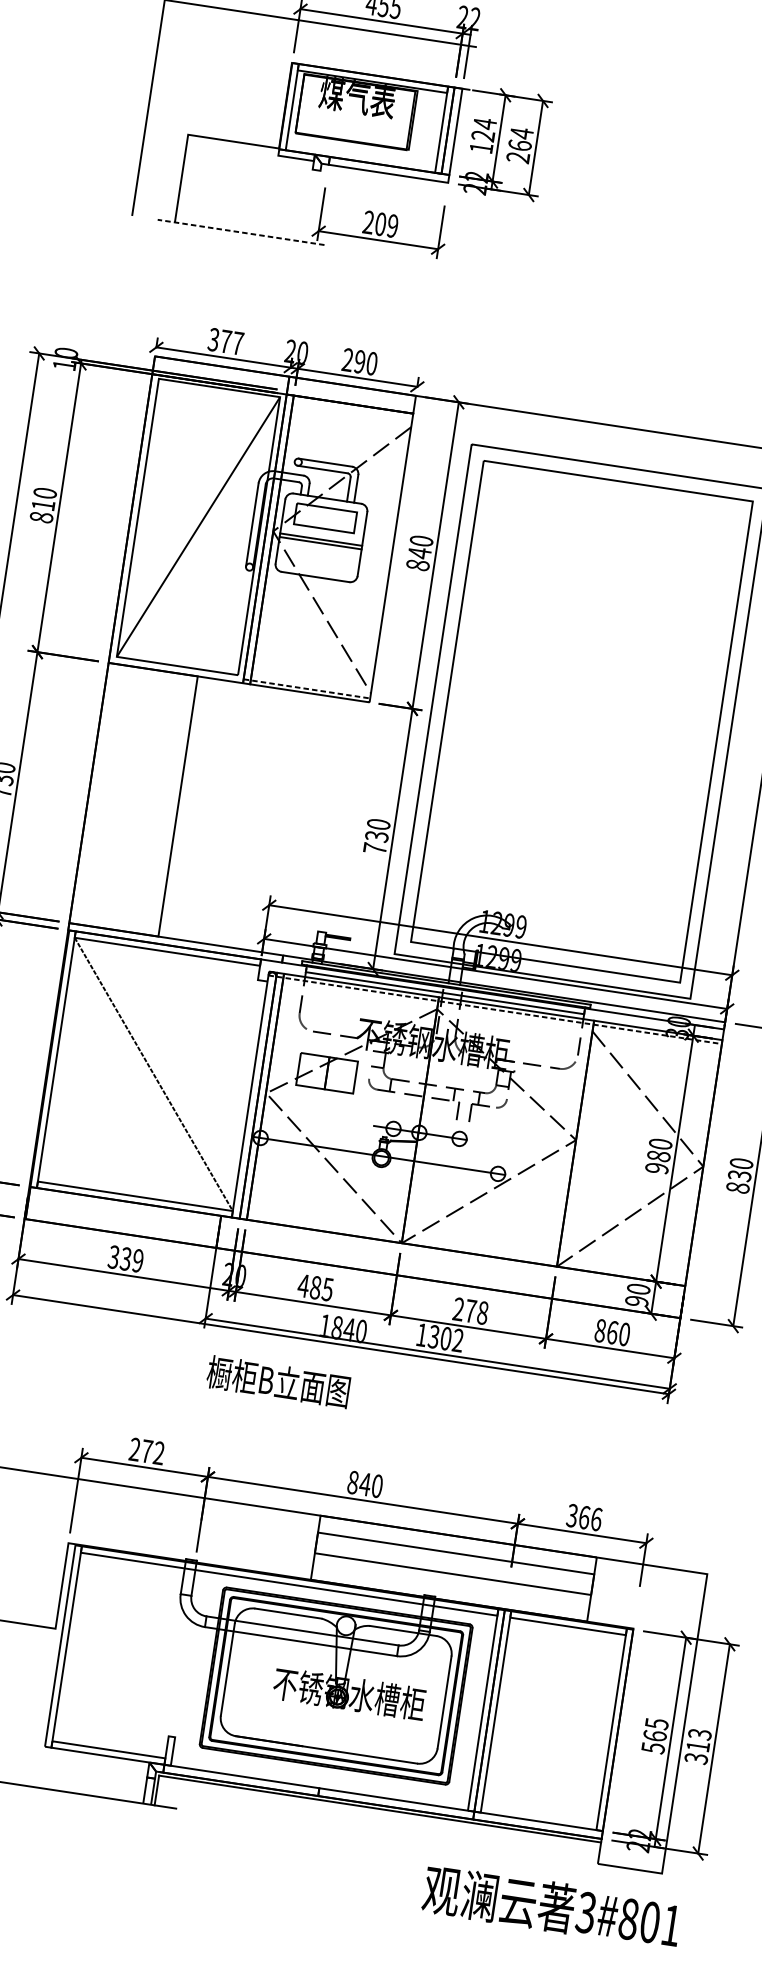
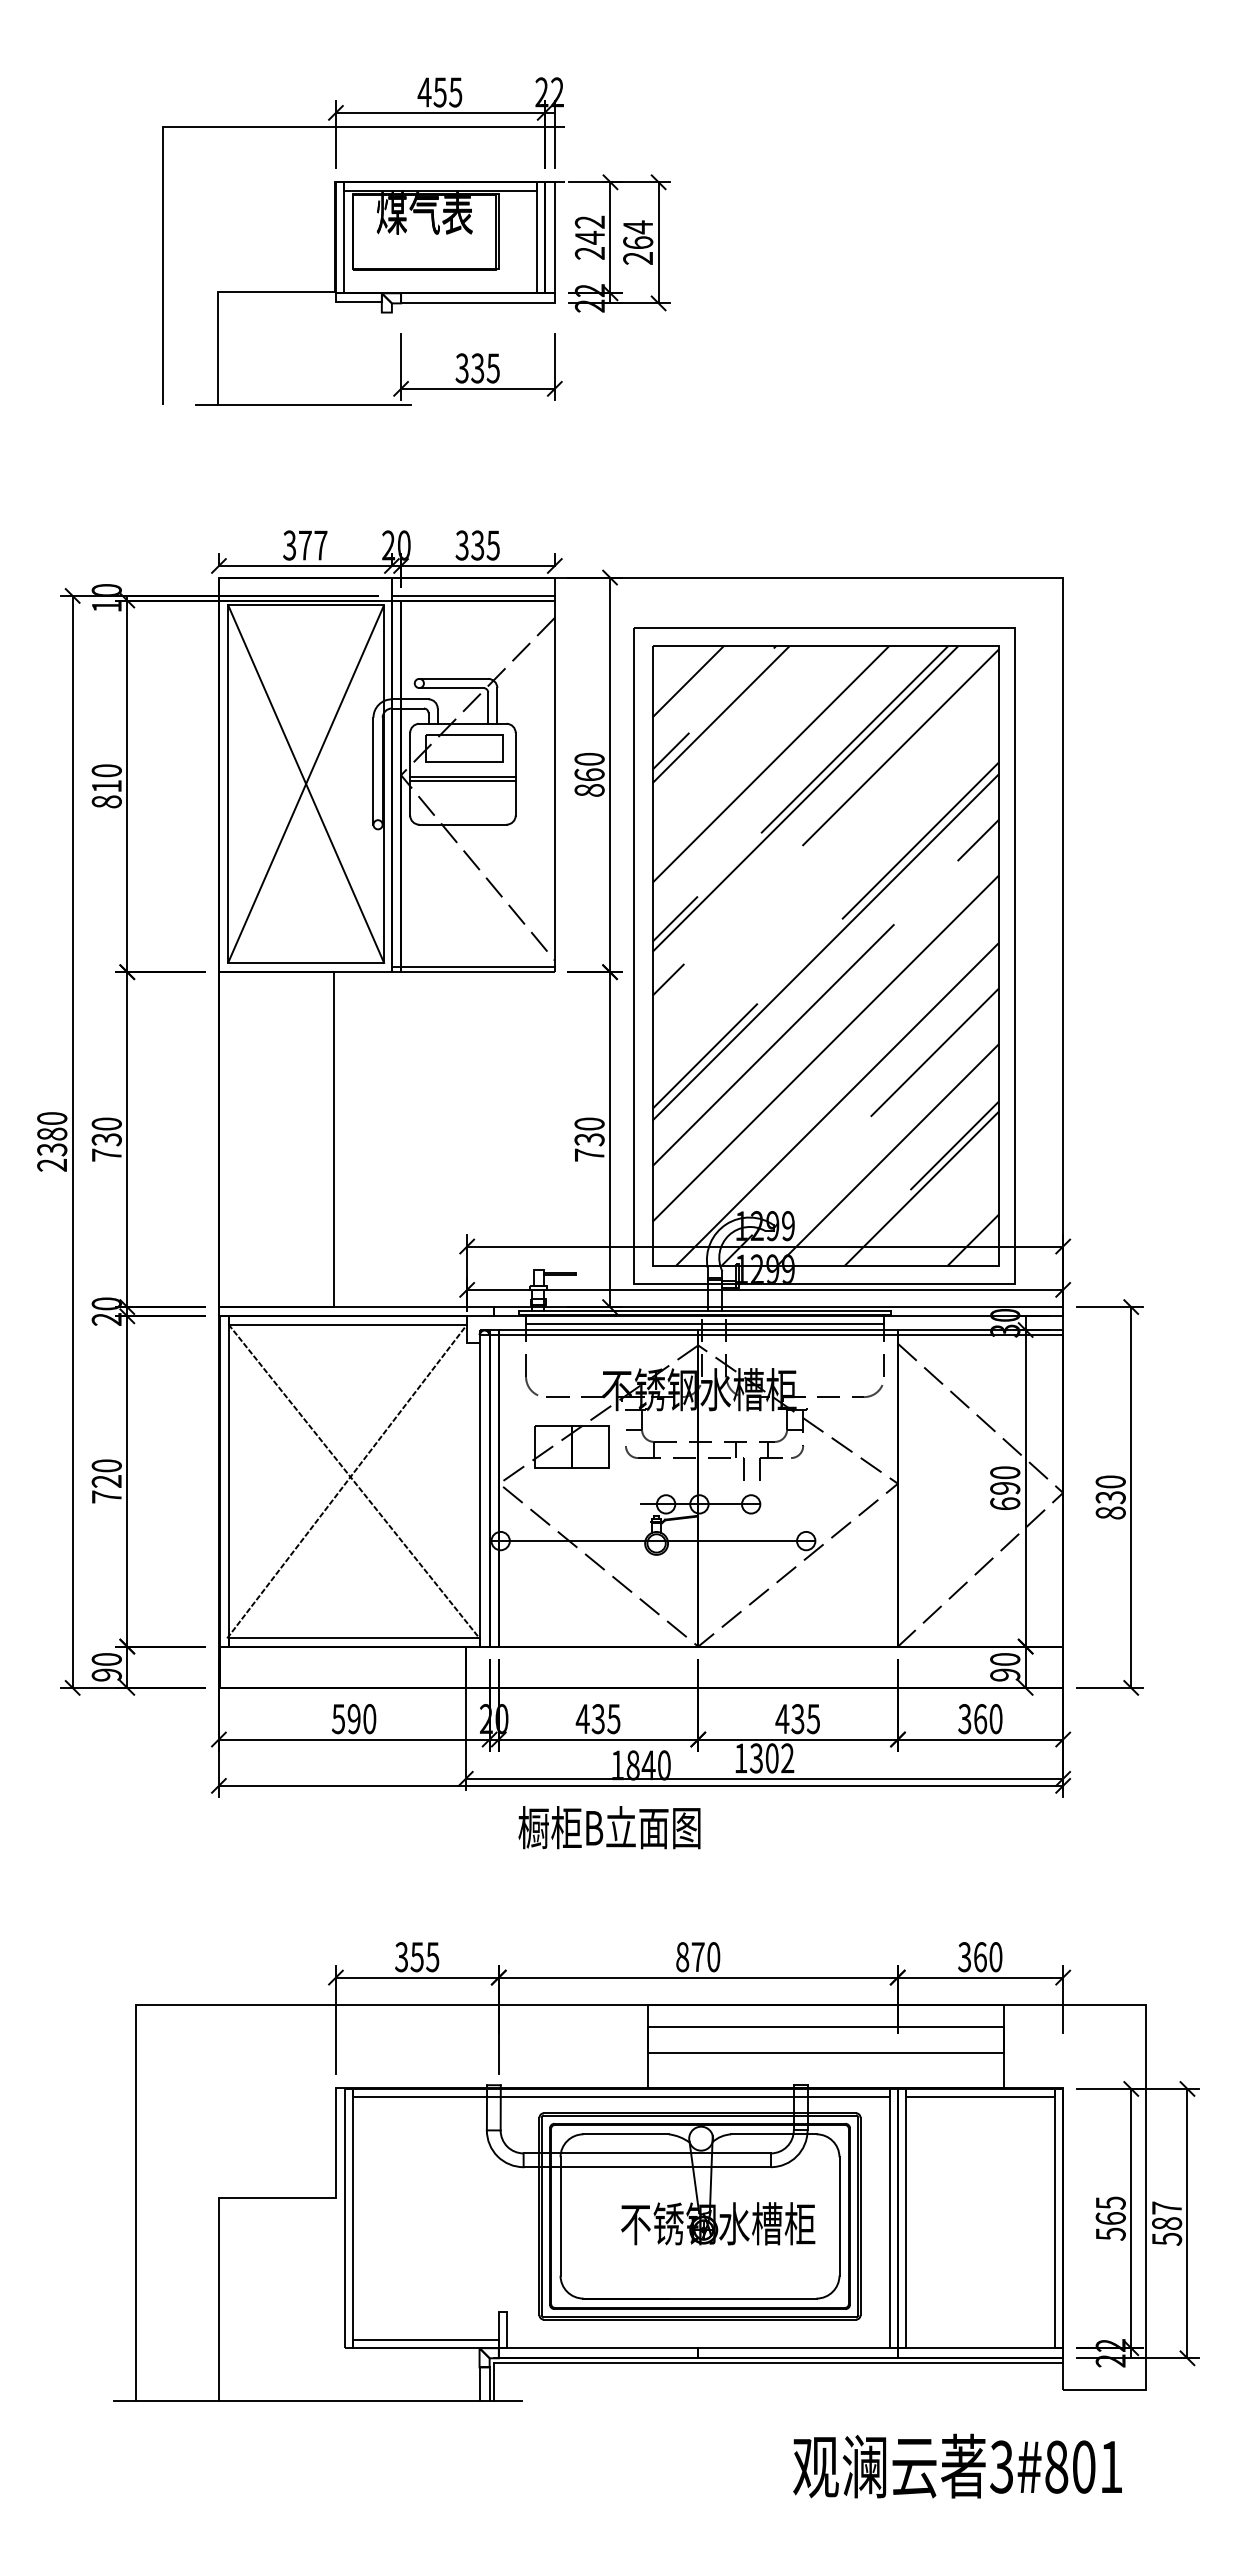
text: (482, 135) -> (589, 237), 124 -> 242
text: (380, 224) -> (477, 368), 209 -> 335
line: (240, 232) -> (303, 405), dashed -> solid
text: (359, 361) -> (477, 545), 290 -> 335
line: (349, 400) -> (472, 595), added
line: (198, 526) -> (306, 783), added
text: (419, 552) -> (589, 774), 840 -> 860
line: (306, 689) -> (473, 967), dashed -> solid
hatch: (581, 721) -> (825, 955), added
line: (495, 1010) -> (771, 1335), dashed -> solid
line: (148, 1073) -> (347, 1481), added
text: (658, 1161) -> (1005, 1495), 980 -> 690
text: (126, 1259) -> (354, 1719), 339 -> 590
text: (315, 1287) -> (597, 1718), 485 -> 435
text: (470, 1311) -> (797, 1719), 278 -> 435
text: (600, 1331) -> (964, 1719), 860 -> 360
text: (278, 1381) -> (609, 1827), moved
text: (147, 1451) -> (417, 1957), 272 -> 355
text: (365, 1483) -> (698, 1956), 840 -> 870
text: (596, 1519) -> (995, 1957), 366 -> 360
text: (697, 1746) -> (1166, 2223), 313 -> 587
text: (552, 1906) -> (957, 2465), moved

